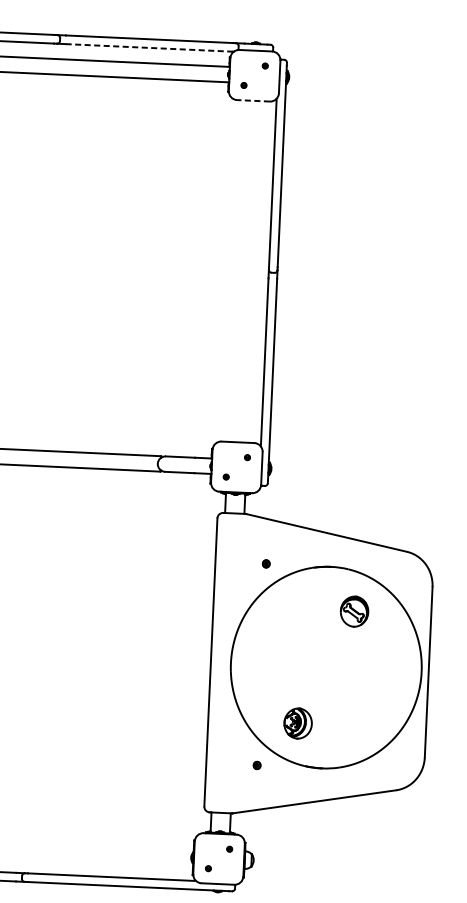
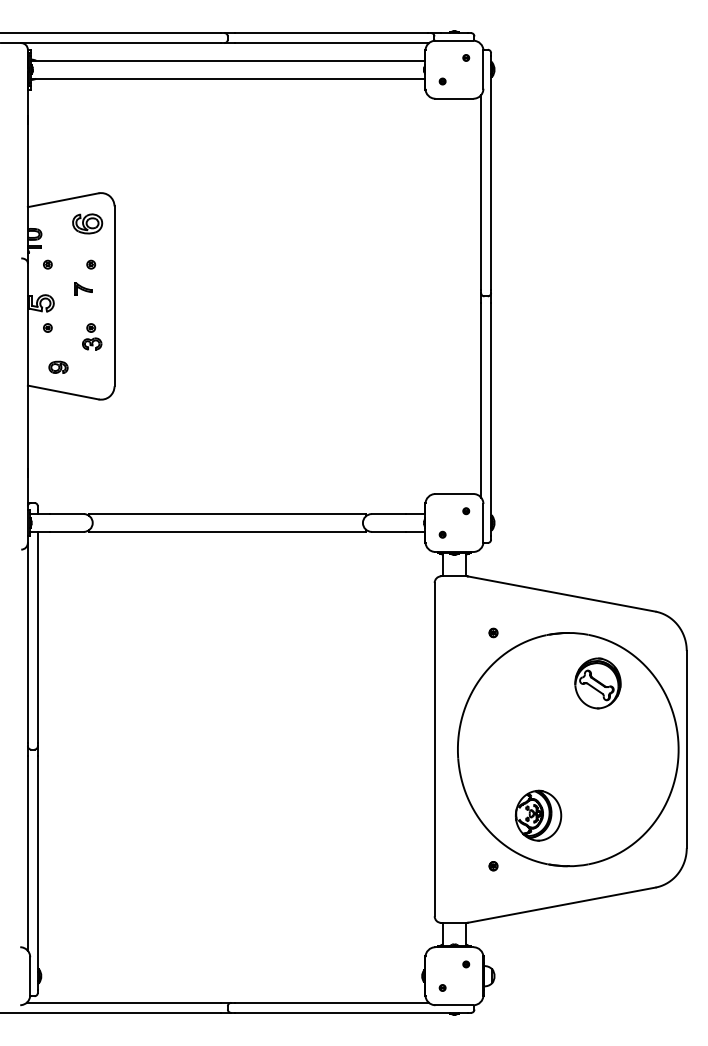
line: (149, 48) -> (331, 43), dashed -> solid
line: (253, 100) -> (454, 98), dashed -> solid
part: (354, 611) -> (597, 683), size x1.43
part: (297, 723) -> (538, 815), size x1.43

